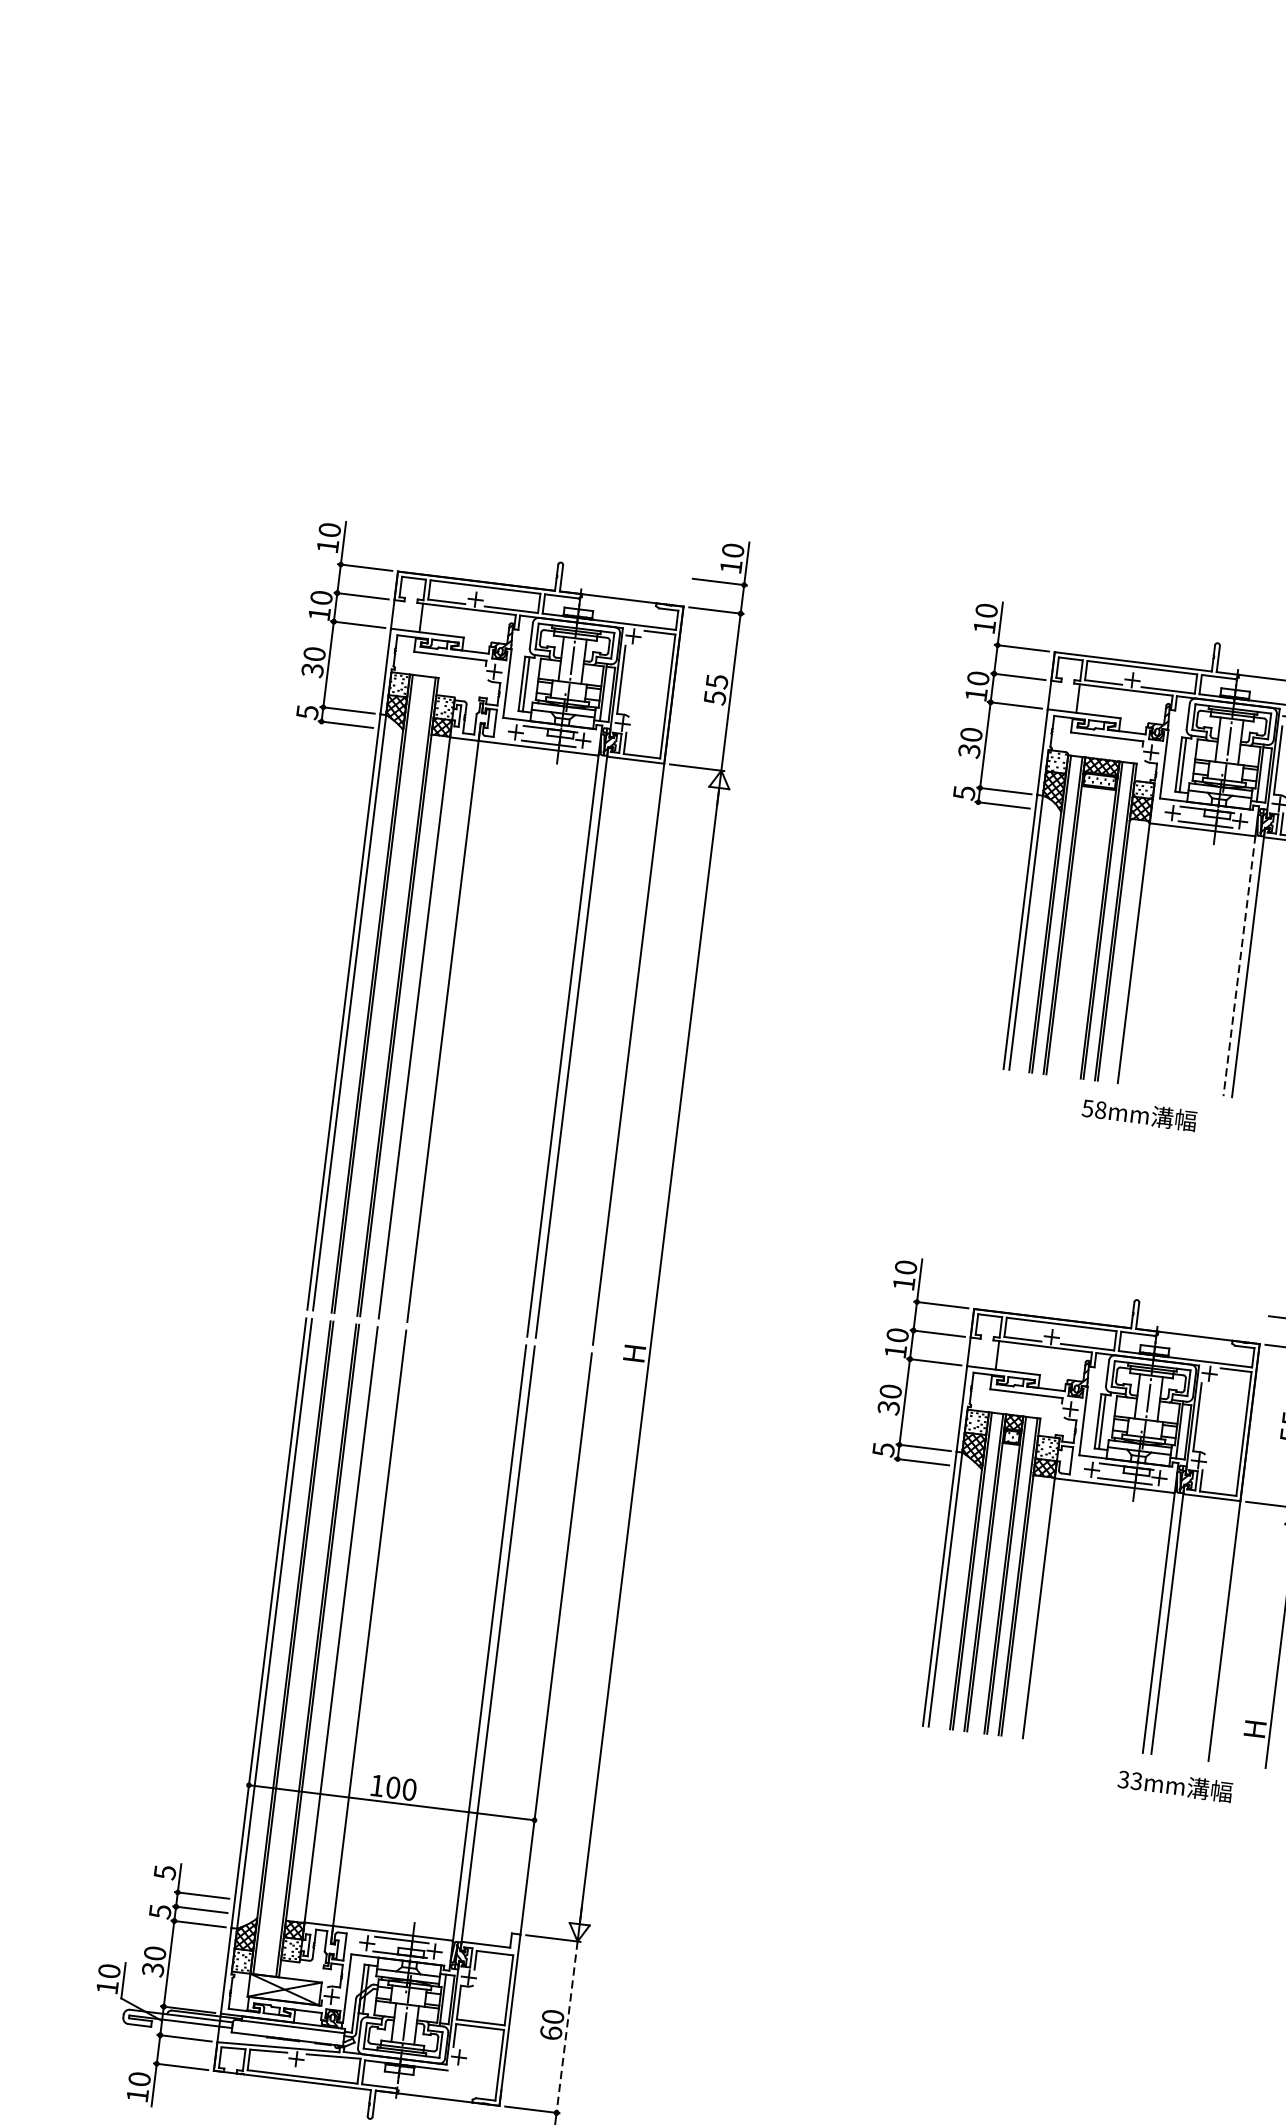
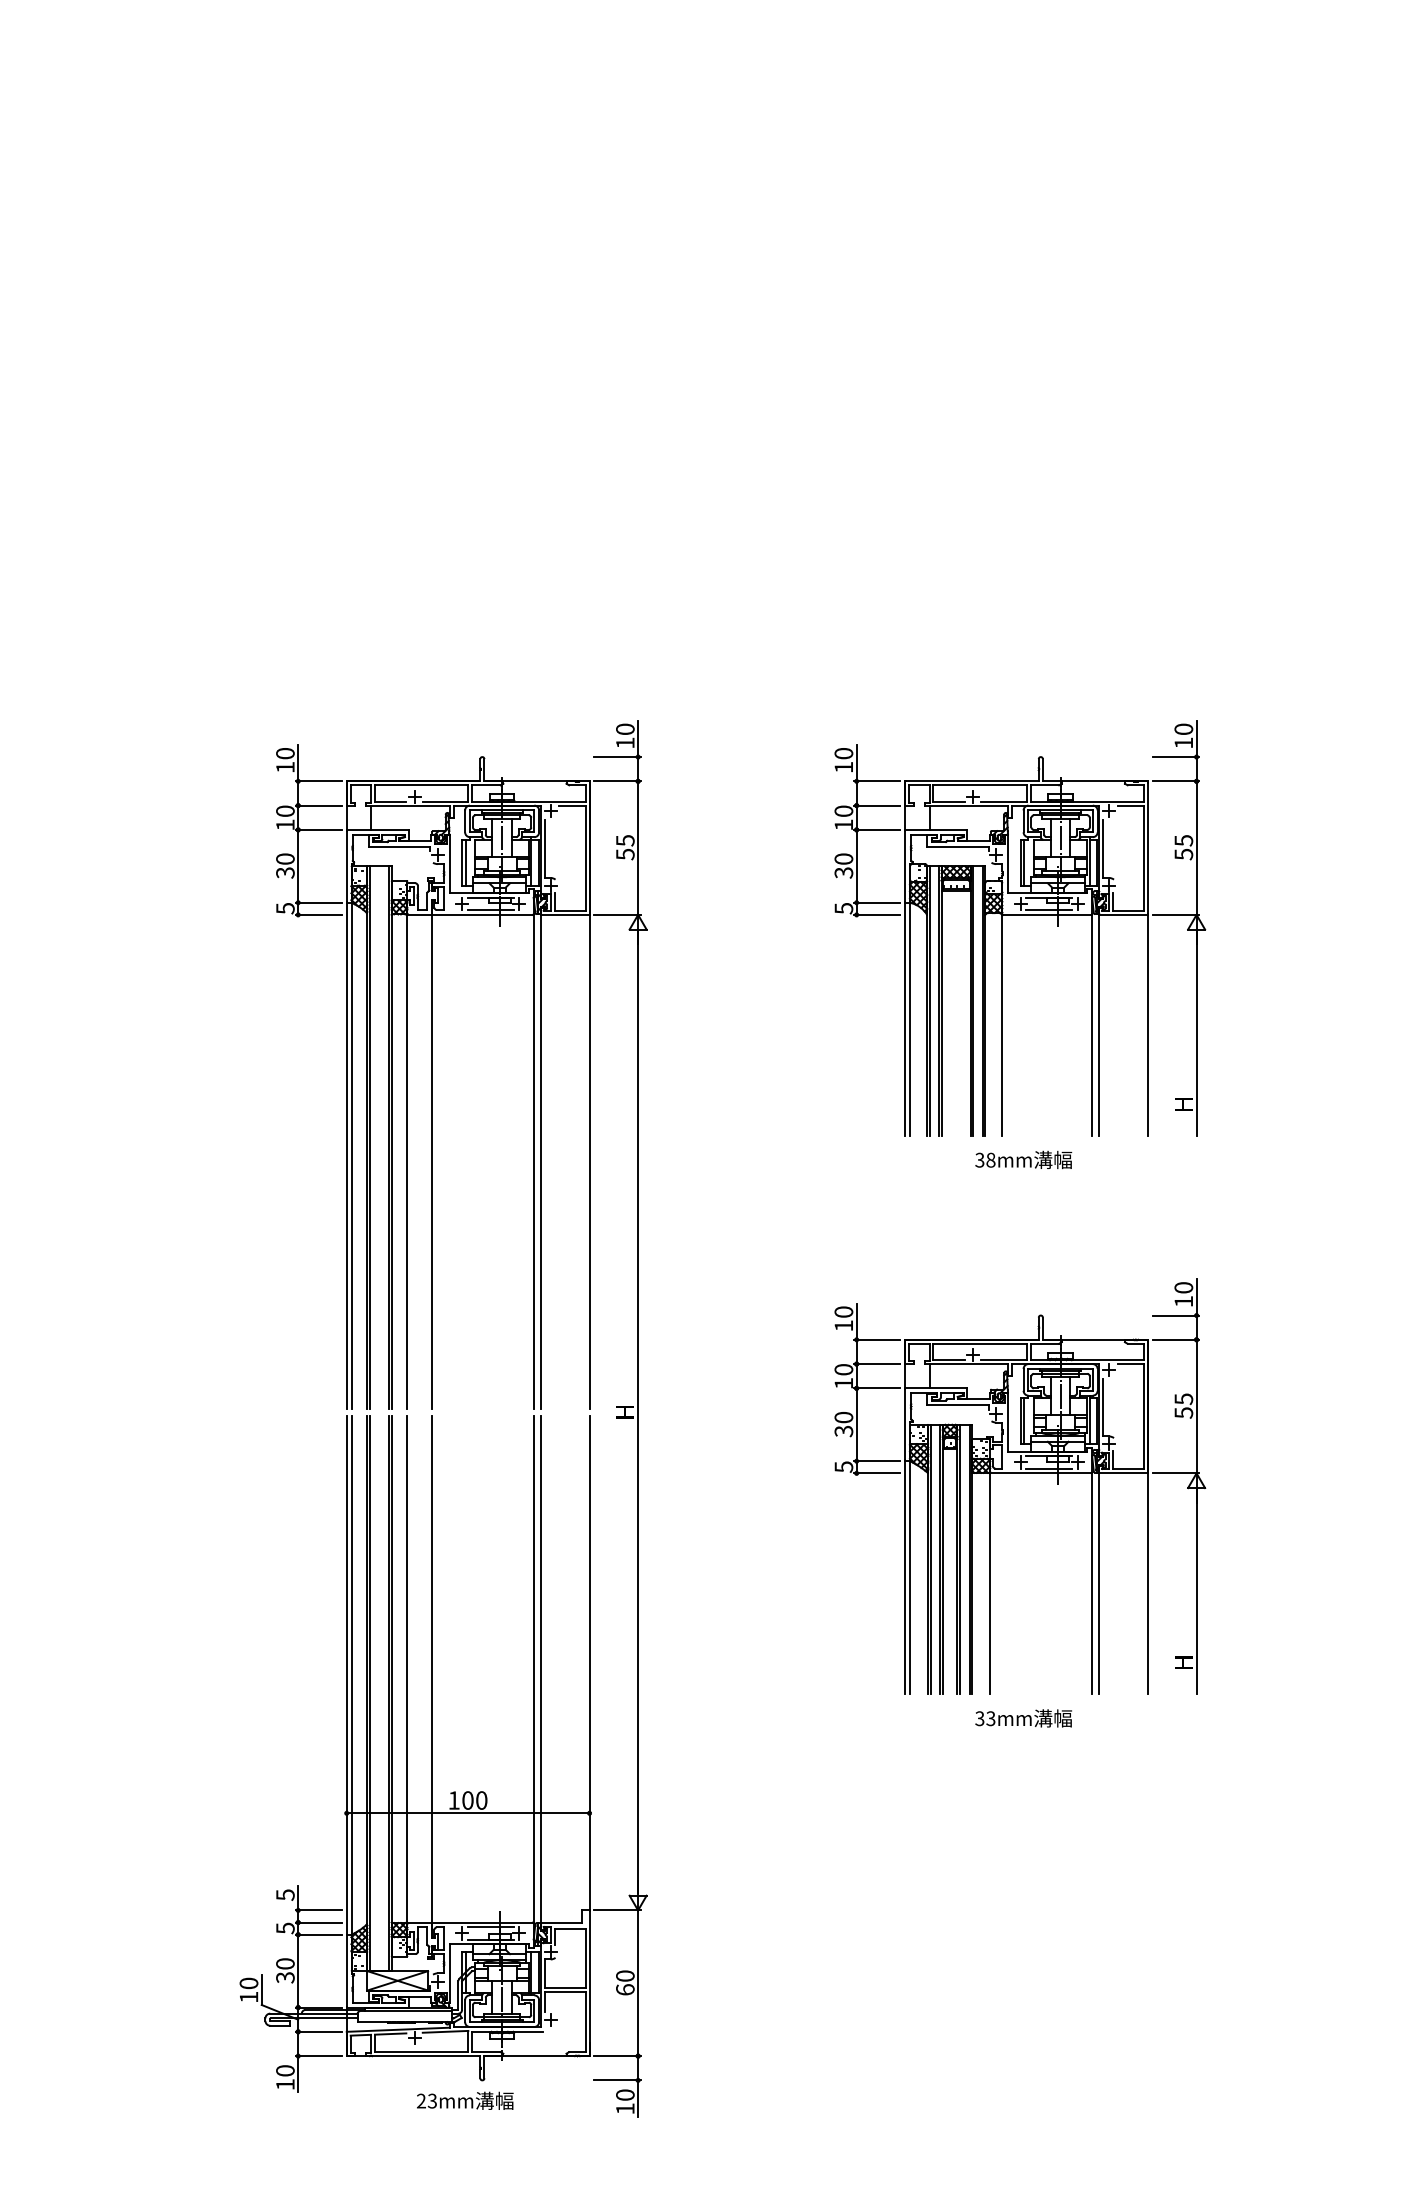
line: (1239, 966) -> (1092, 1025), dashed -> solid
text: (1087, 1107) -> (979, 1159), 58mm -> 38mm
text: (1174, 1785) -> (1023, 1718), moved
line: (567, 2027) -> (638, 1983), dashed -> solid

